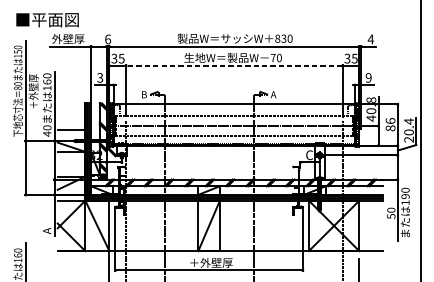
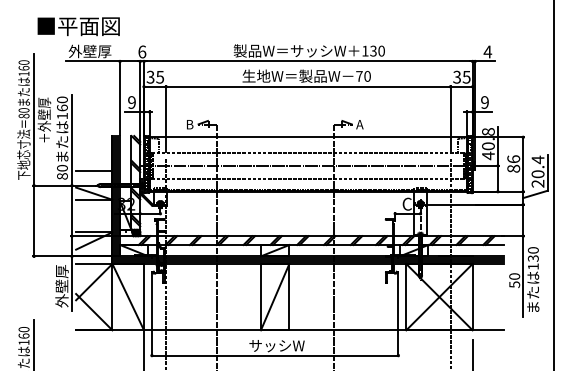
text: (47, 20) -> (78, 26), moved
text: (277, 38) -> (365, 50), 830 -> 130
text: (17, 52) -> (23, 68), 150 -> 160
line: (233, 65) -> (307, 86), dashed -> solid
text: (99, 77) -> (131, 102), 3 -> 9
text: (47, 134) -> (62, 176), 40 -> 80
text: (405, 196) -> (533, 258), 190 -> 130
text: (46, 217) -> (61, 286), A -> 外壁厚
text: (210, 262) -> (277, 345), ＋外壁厚 -> サッシW

